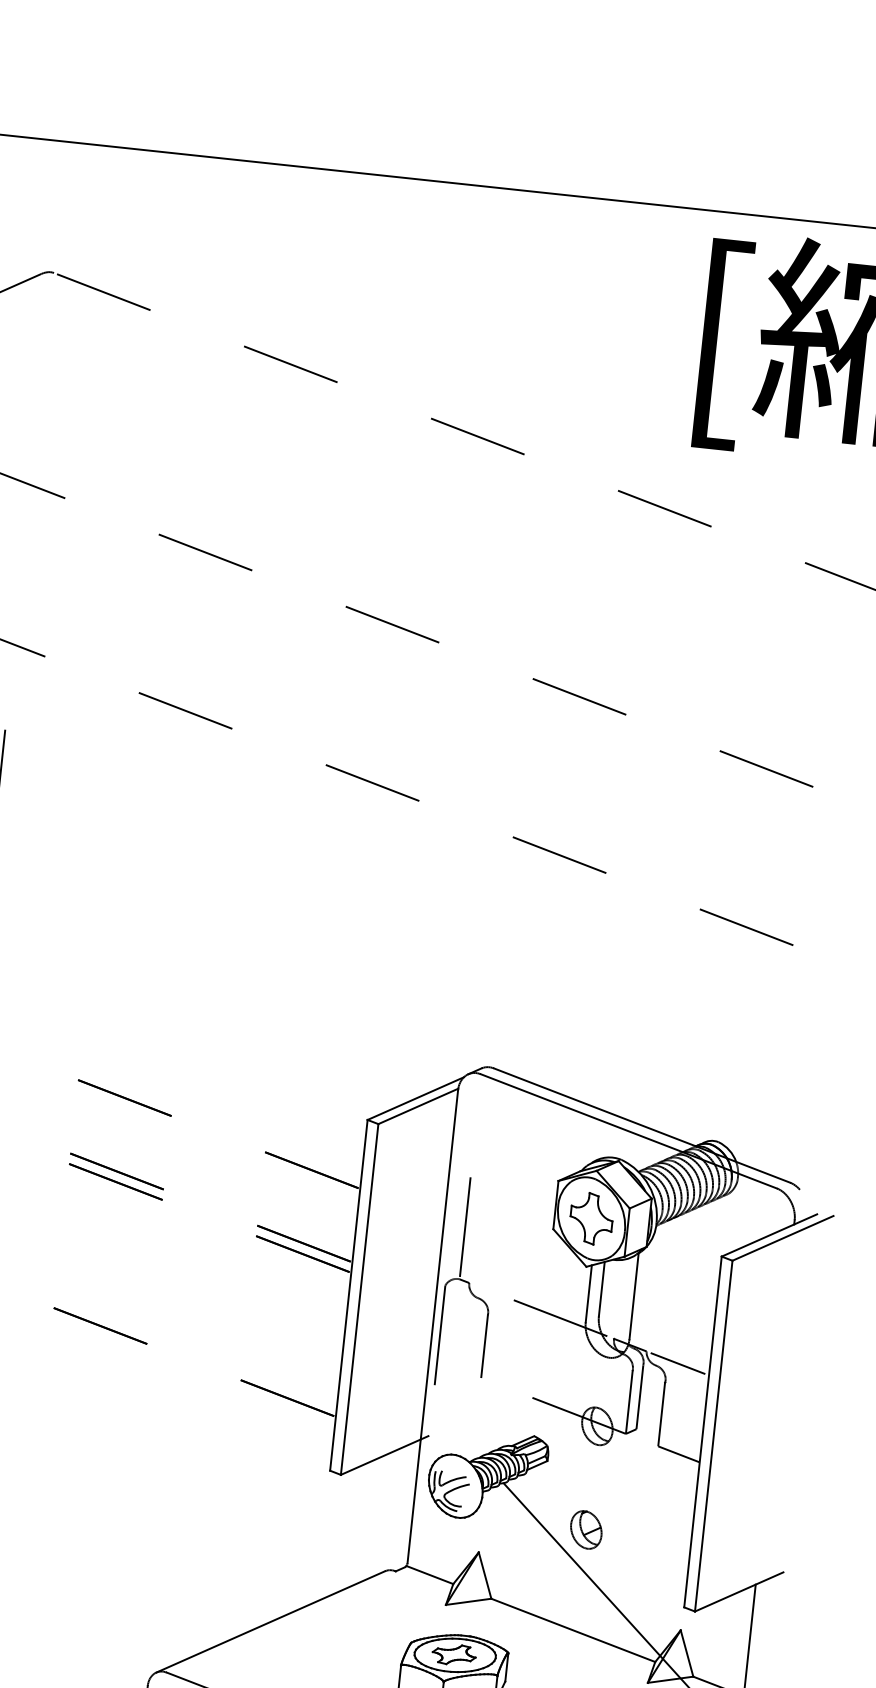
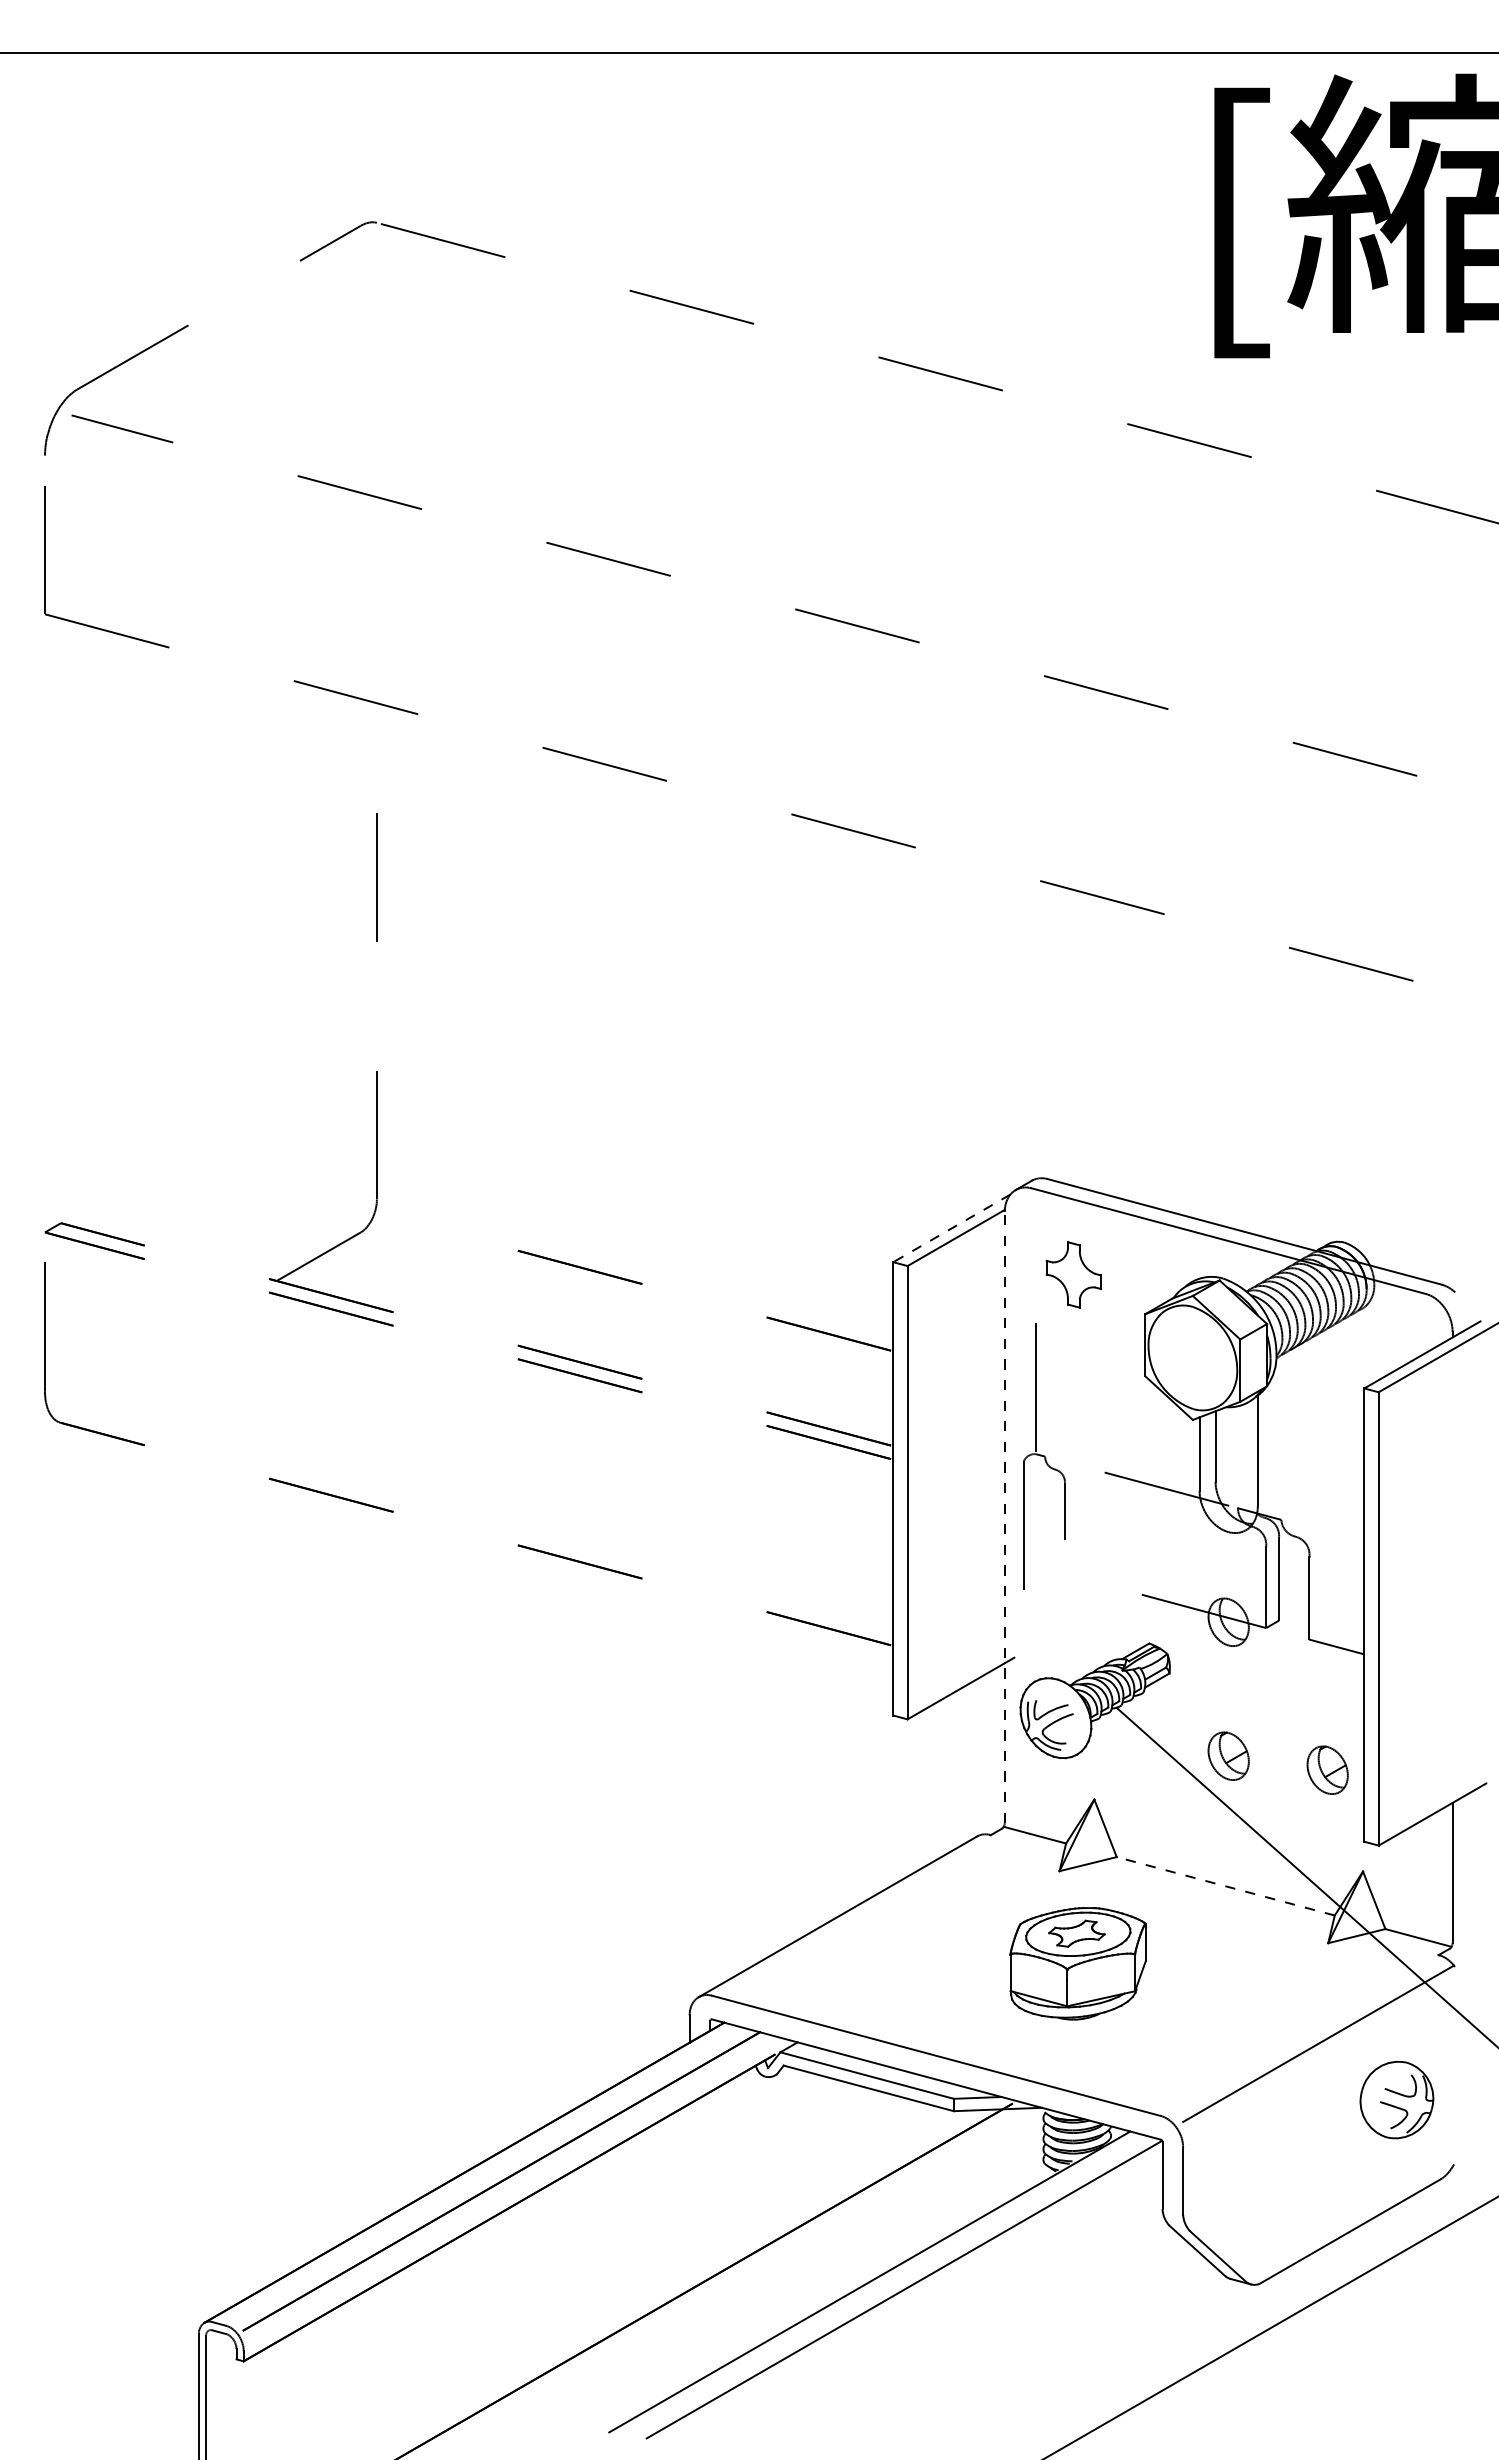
line: (415, 1098) -> (951, 1228), solid -> dashed
part: (591, 1218) -> (1073, 1274), moved
part: (468, 1282) -> (1044, 1456), size x0.7
line: (432, 1325) -> (1004, 1516), solid -> dashed
line: (677, 1363) -> (1322, 1530), removed
part: (661, 1548) -> (1327, 1769), added
line: (573, 1630) -> (1225, 1886), solid -> dashed

